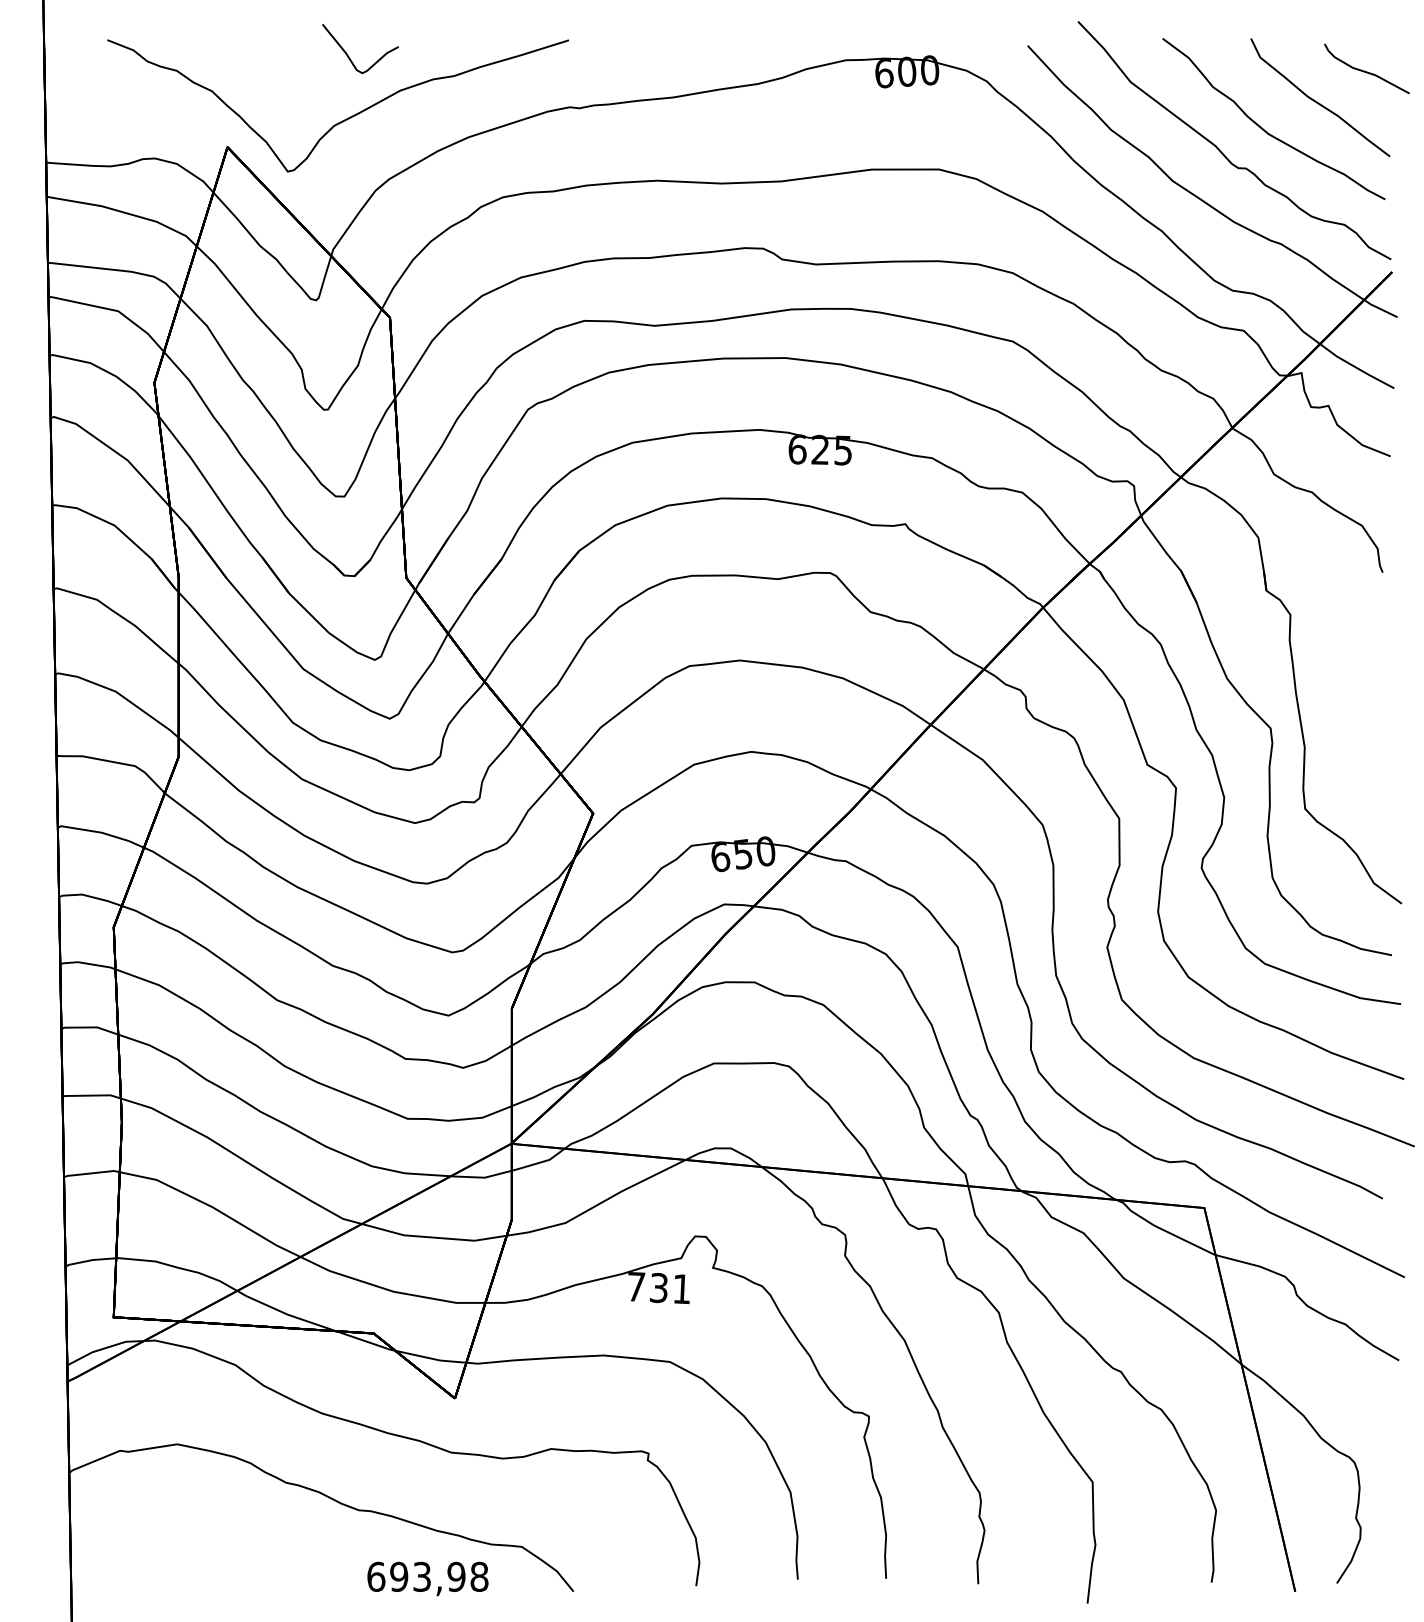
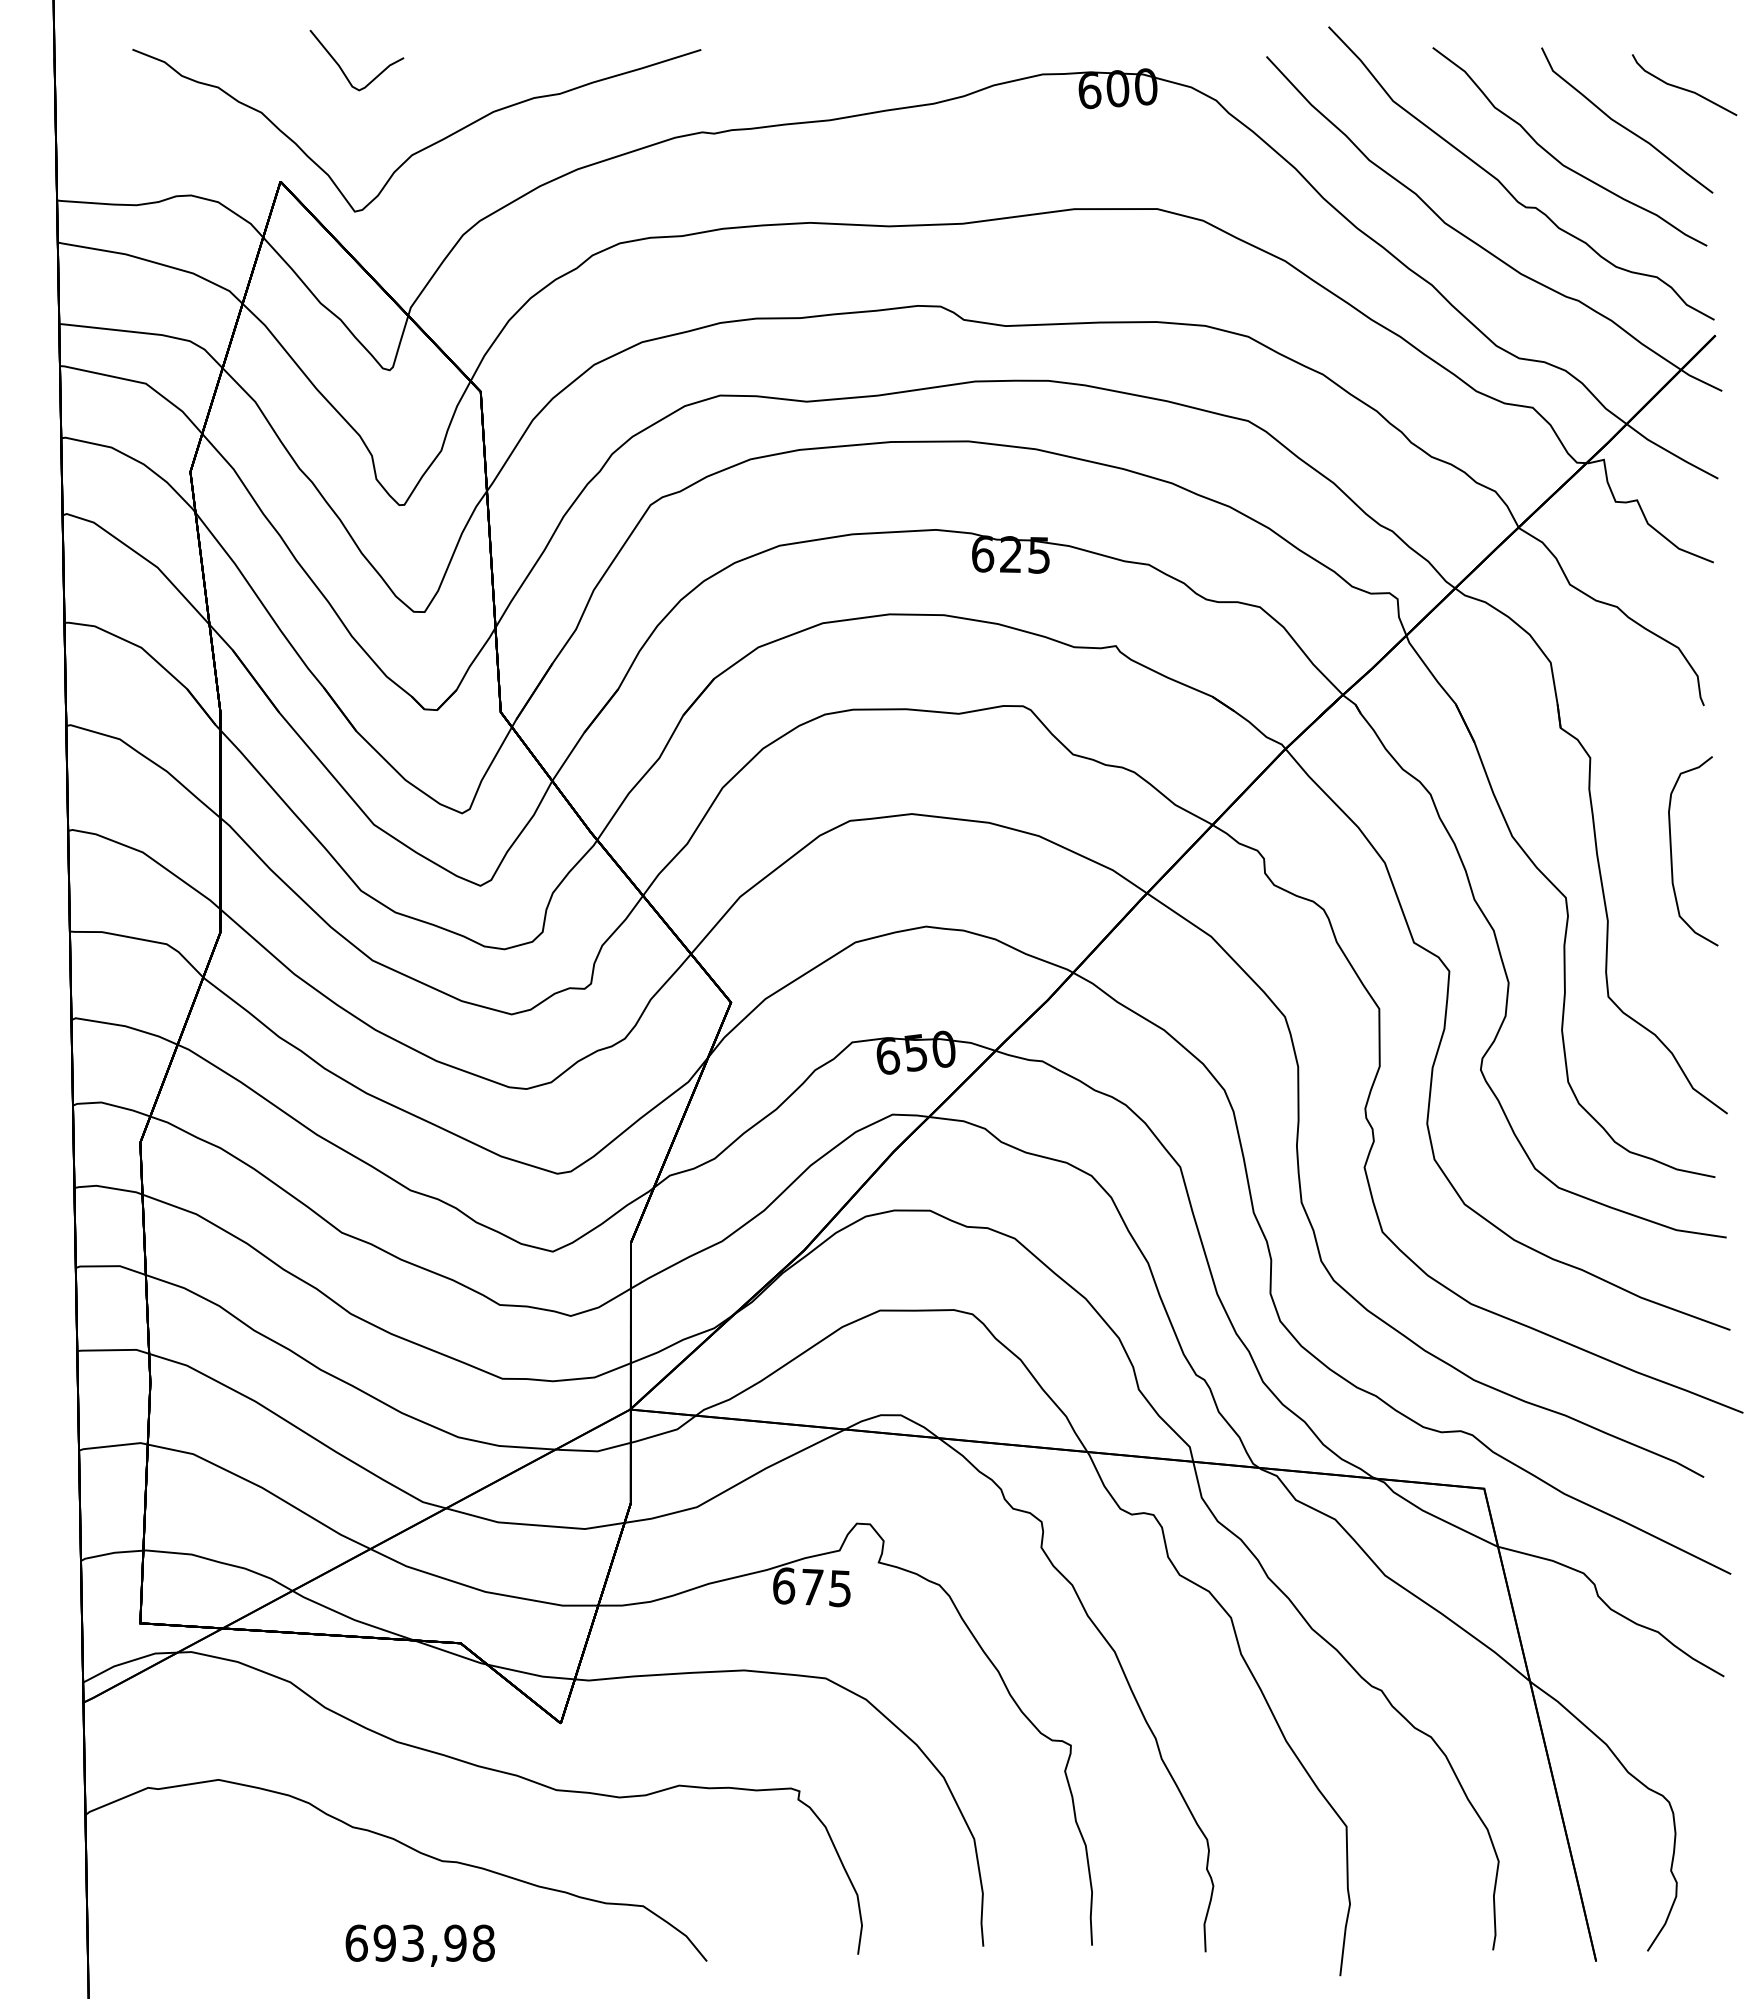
curve: (349, 56) -> (343, 69), moved
curve: (1357, 694) -> (1672, 855), added
text: (658, 1288) -> (811, 1587), 731 -> 675
text: (427, 1578) -> (419, 1945), moved

